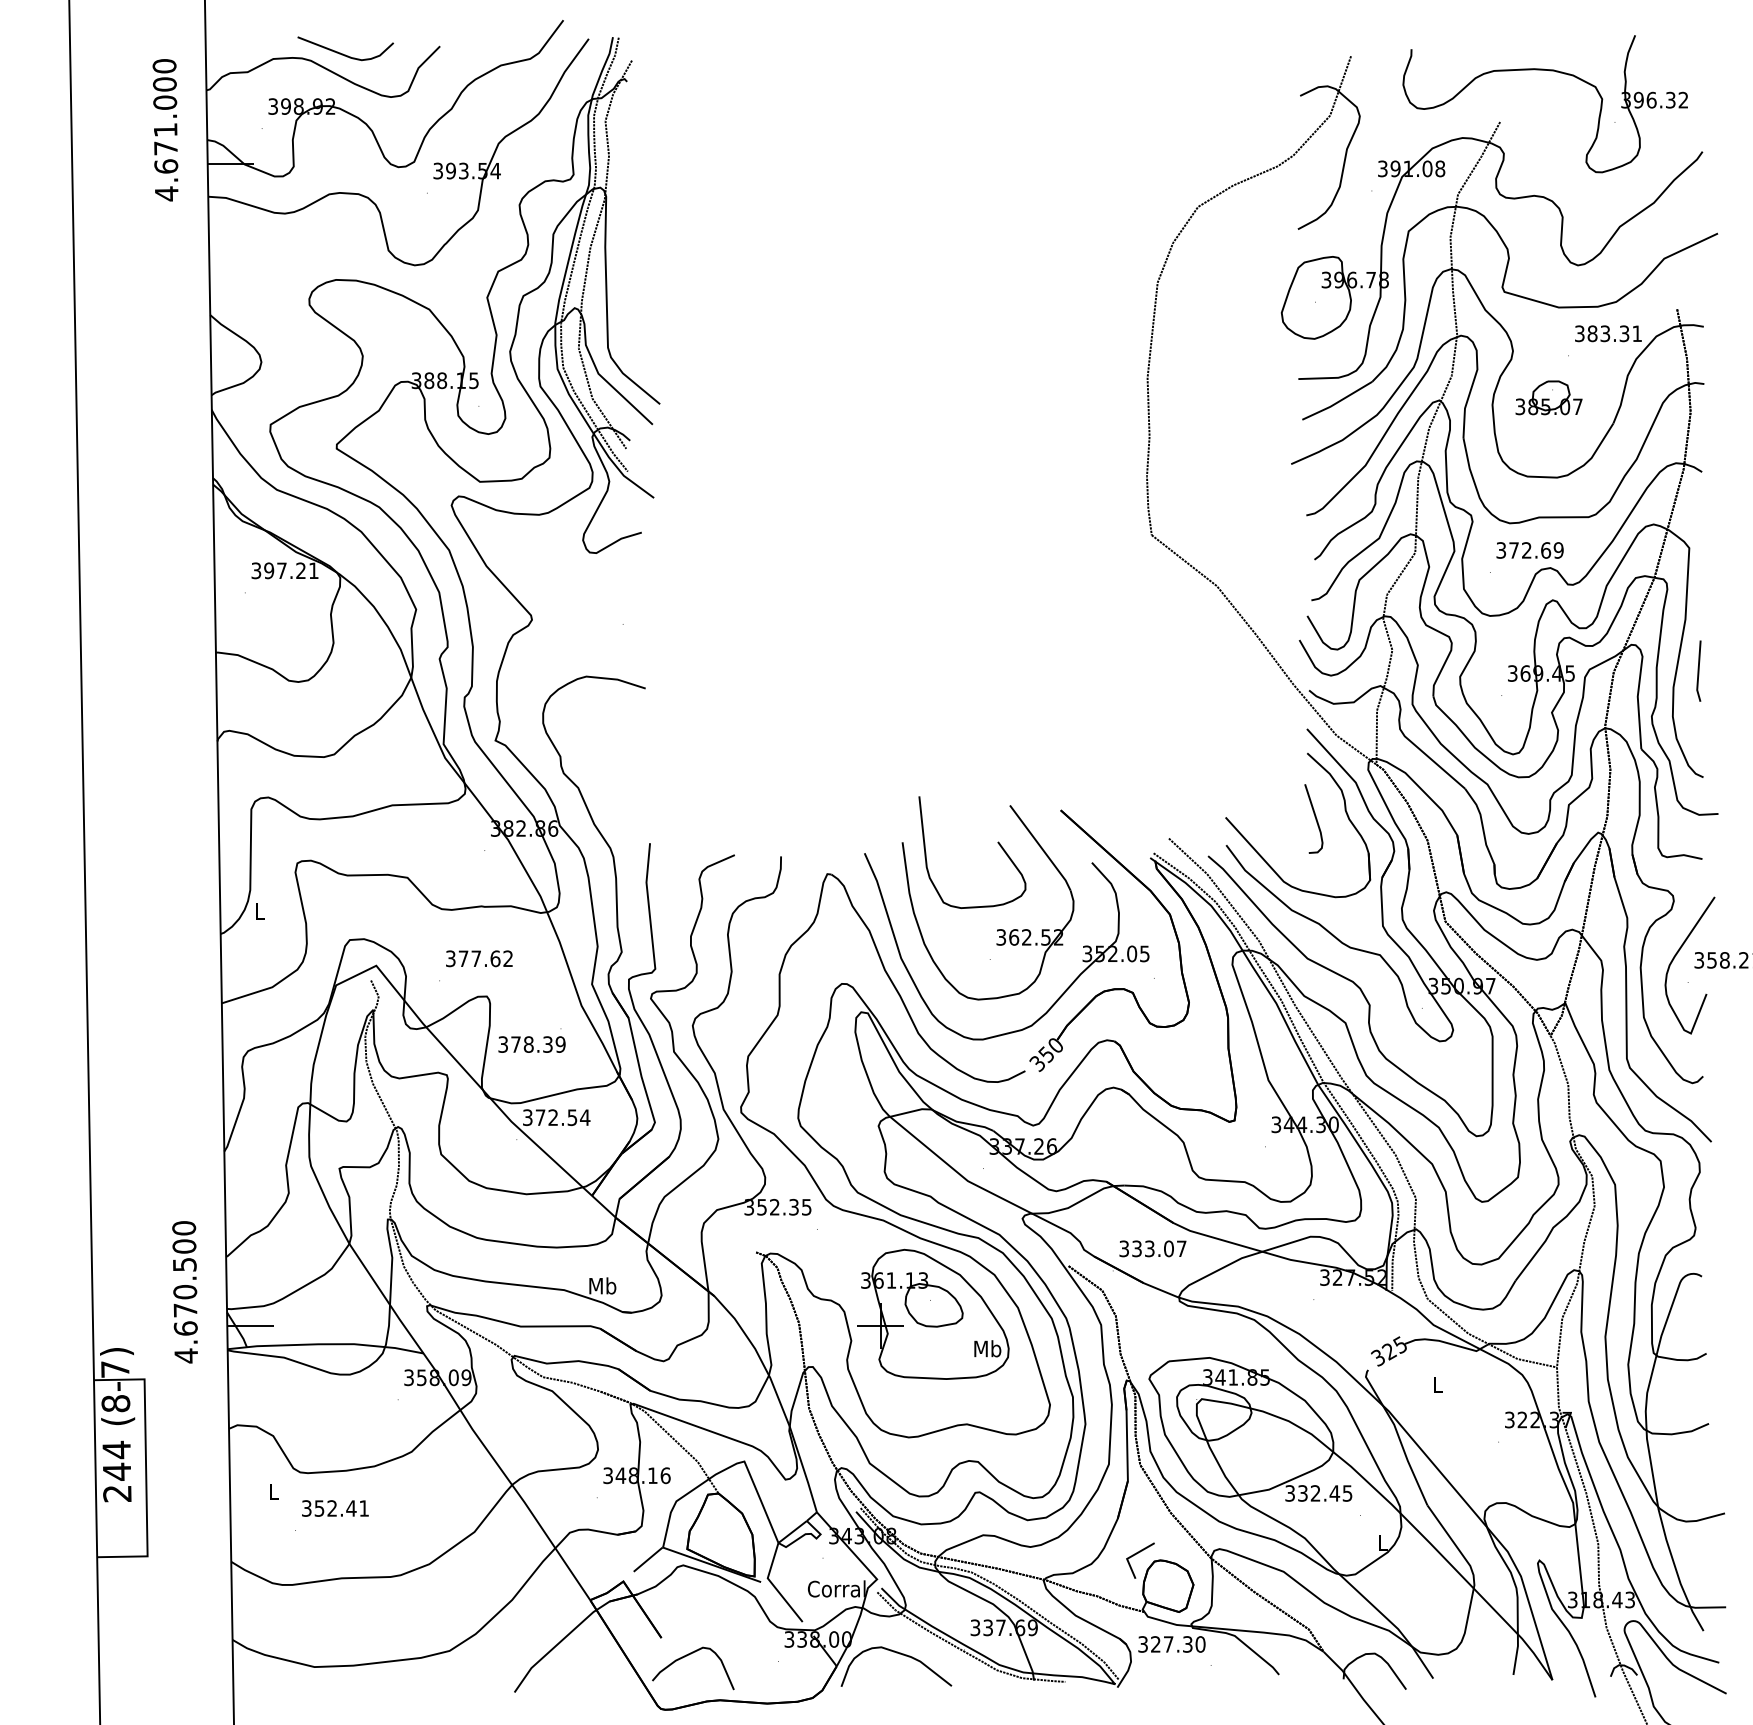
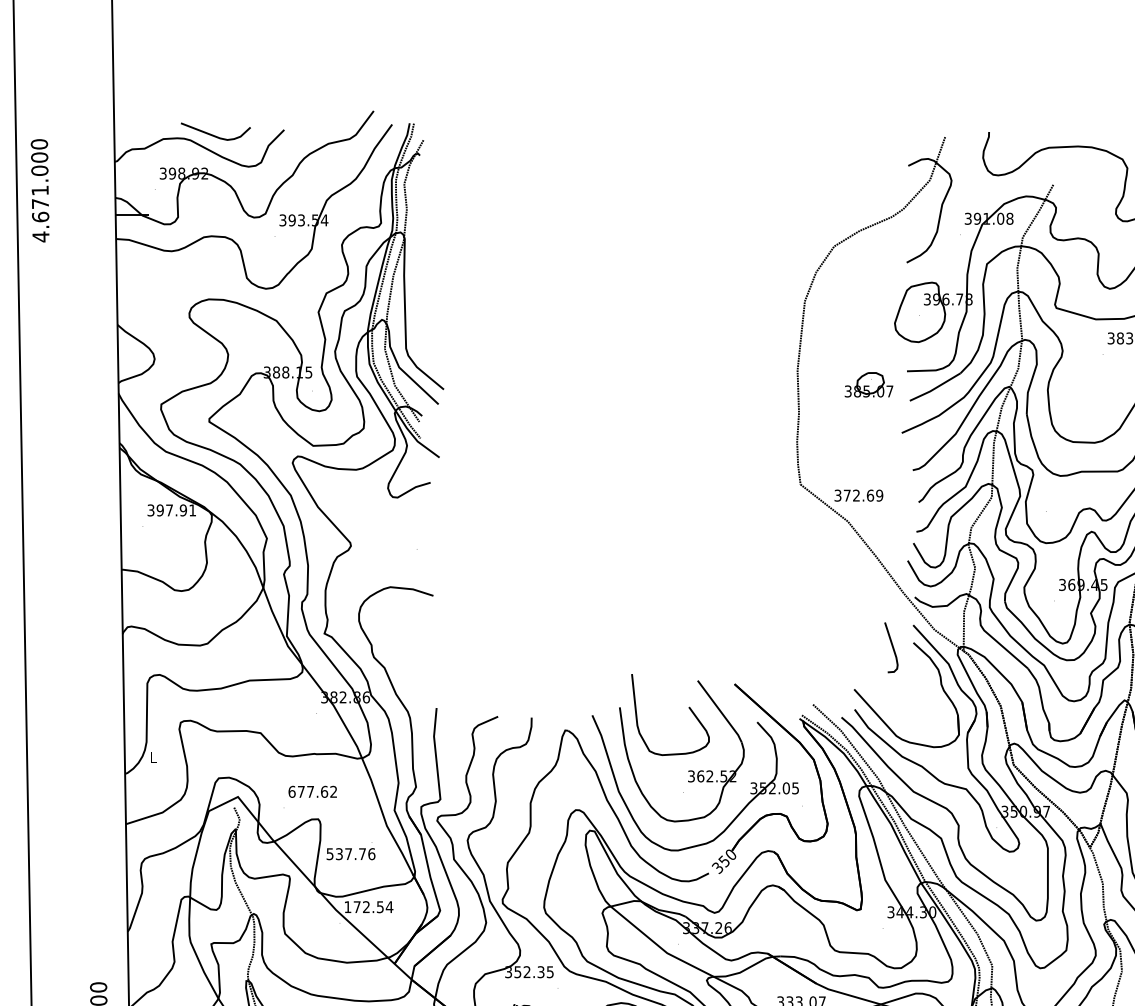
text: (165, 130) -> (40, 190), moved
part: (1548, 397) -> (868, 384), moved
text: (1529, 550) -> (858, 495), moved
text: (301, 570) -> (183, 510), 397.21 -> 397.91
curve: (1314, 817) -> (891, 646), moved
text: (450, 958) -> (291, 791), 377.62 -> 677.62
text: (531, 1044) -> (350, 854), 378.39 -> 537.76
text: (527, 1117) -> (347, 907), 372.54 -> 172.54

